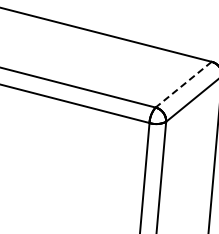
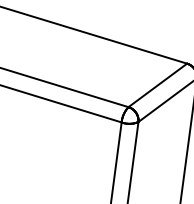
line: (183, 85) -> (157, 86), dashed -> solid

